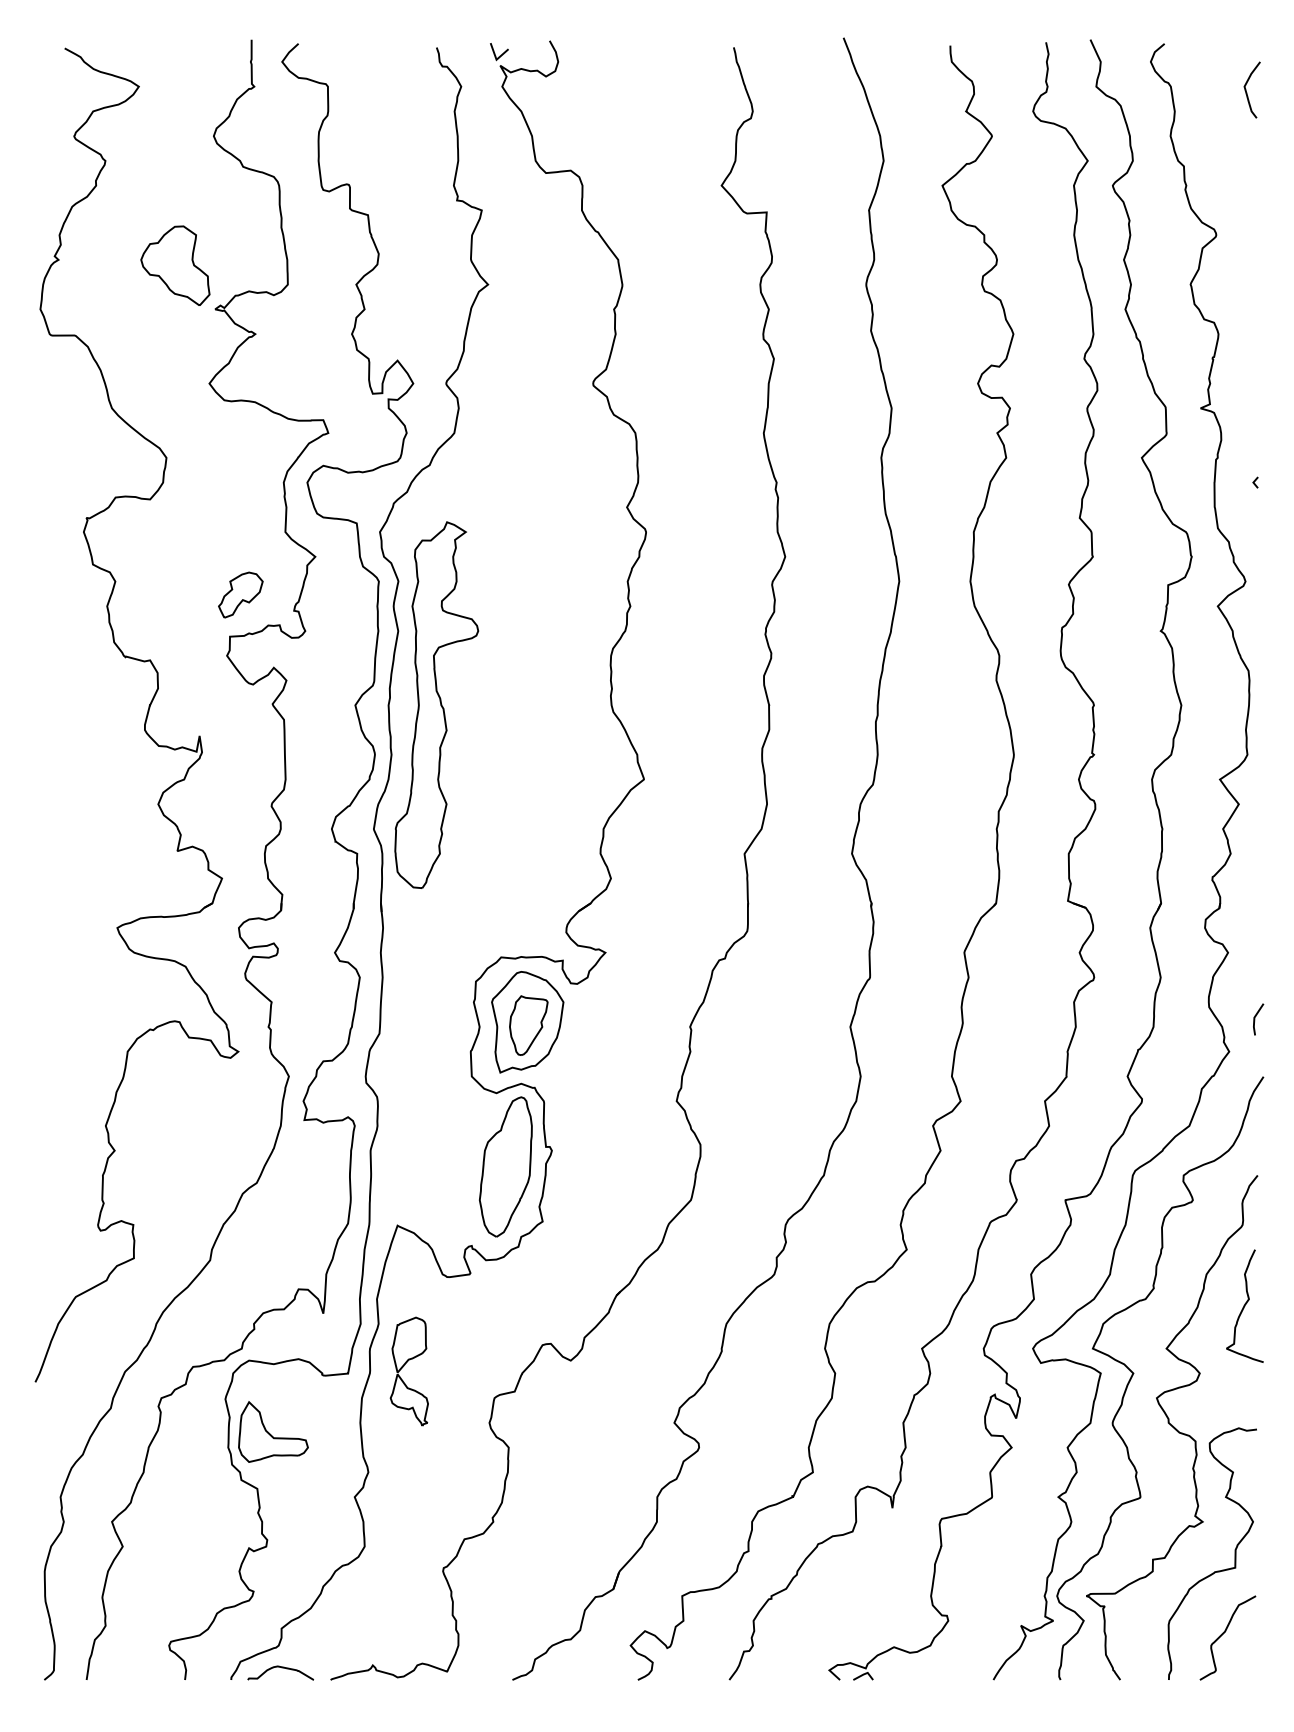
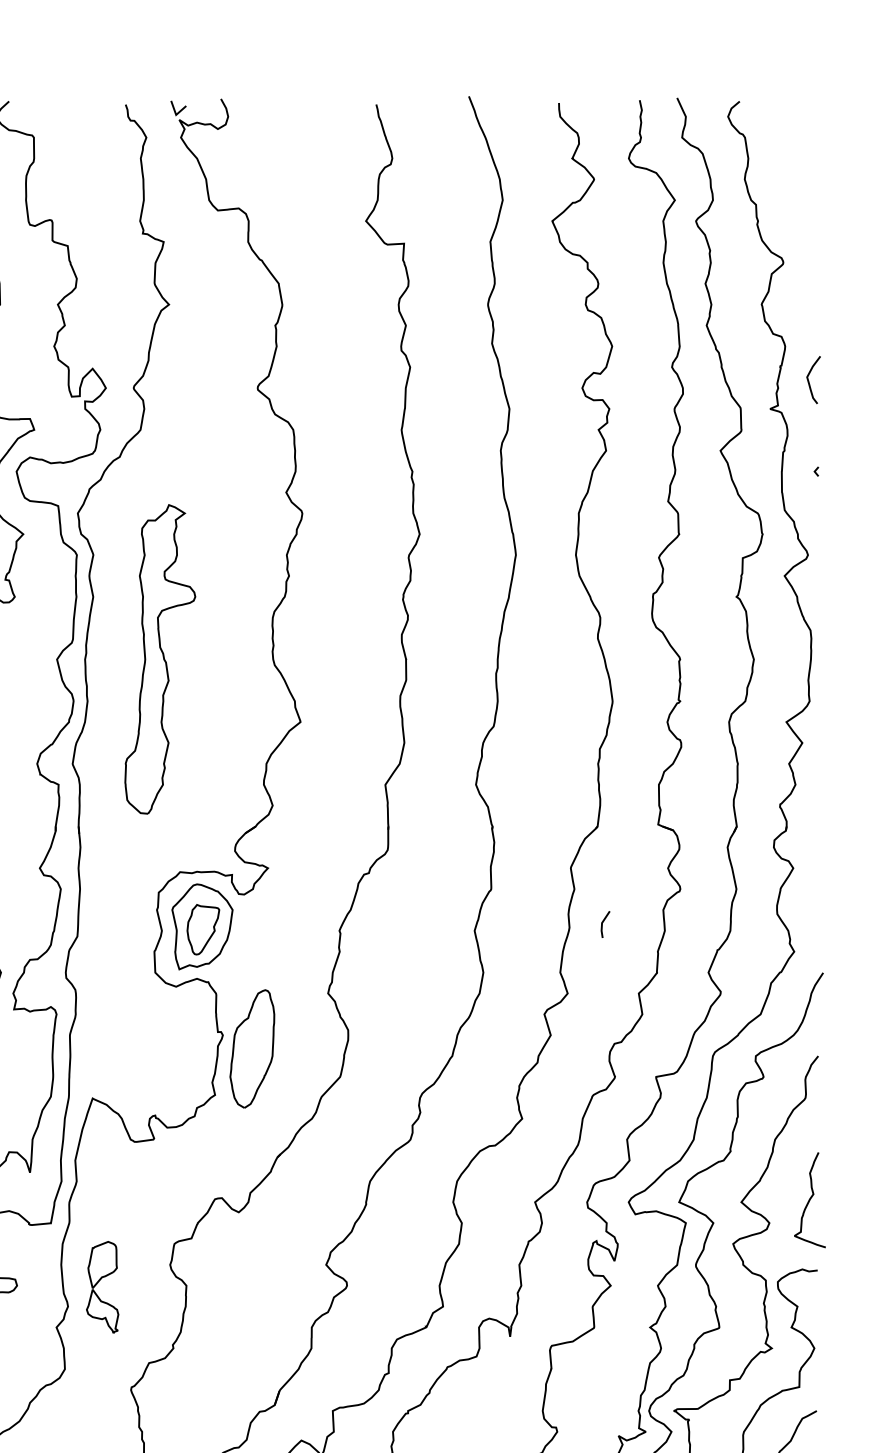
curve: (1246, 89) -> (808, 379), moved
part: (436, 704) -> (160, 658), moved
line: (1255, 1019) -> (602, 924), moved
part: (505, 1166) -> (252, 1048), moved
curve: (1244, 1305) -> (809, 1199), moved
part: (404, 1366) -> (98, 1283), moved

